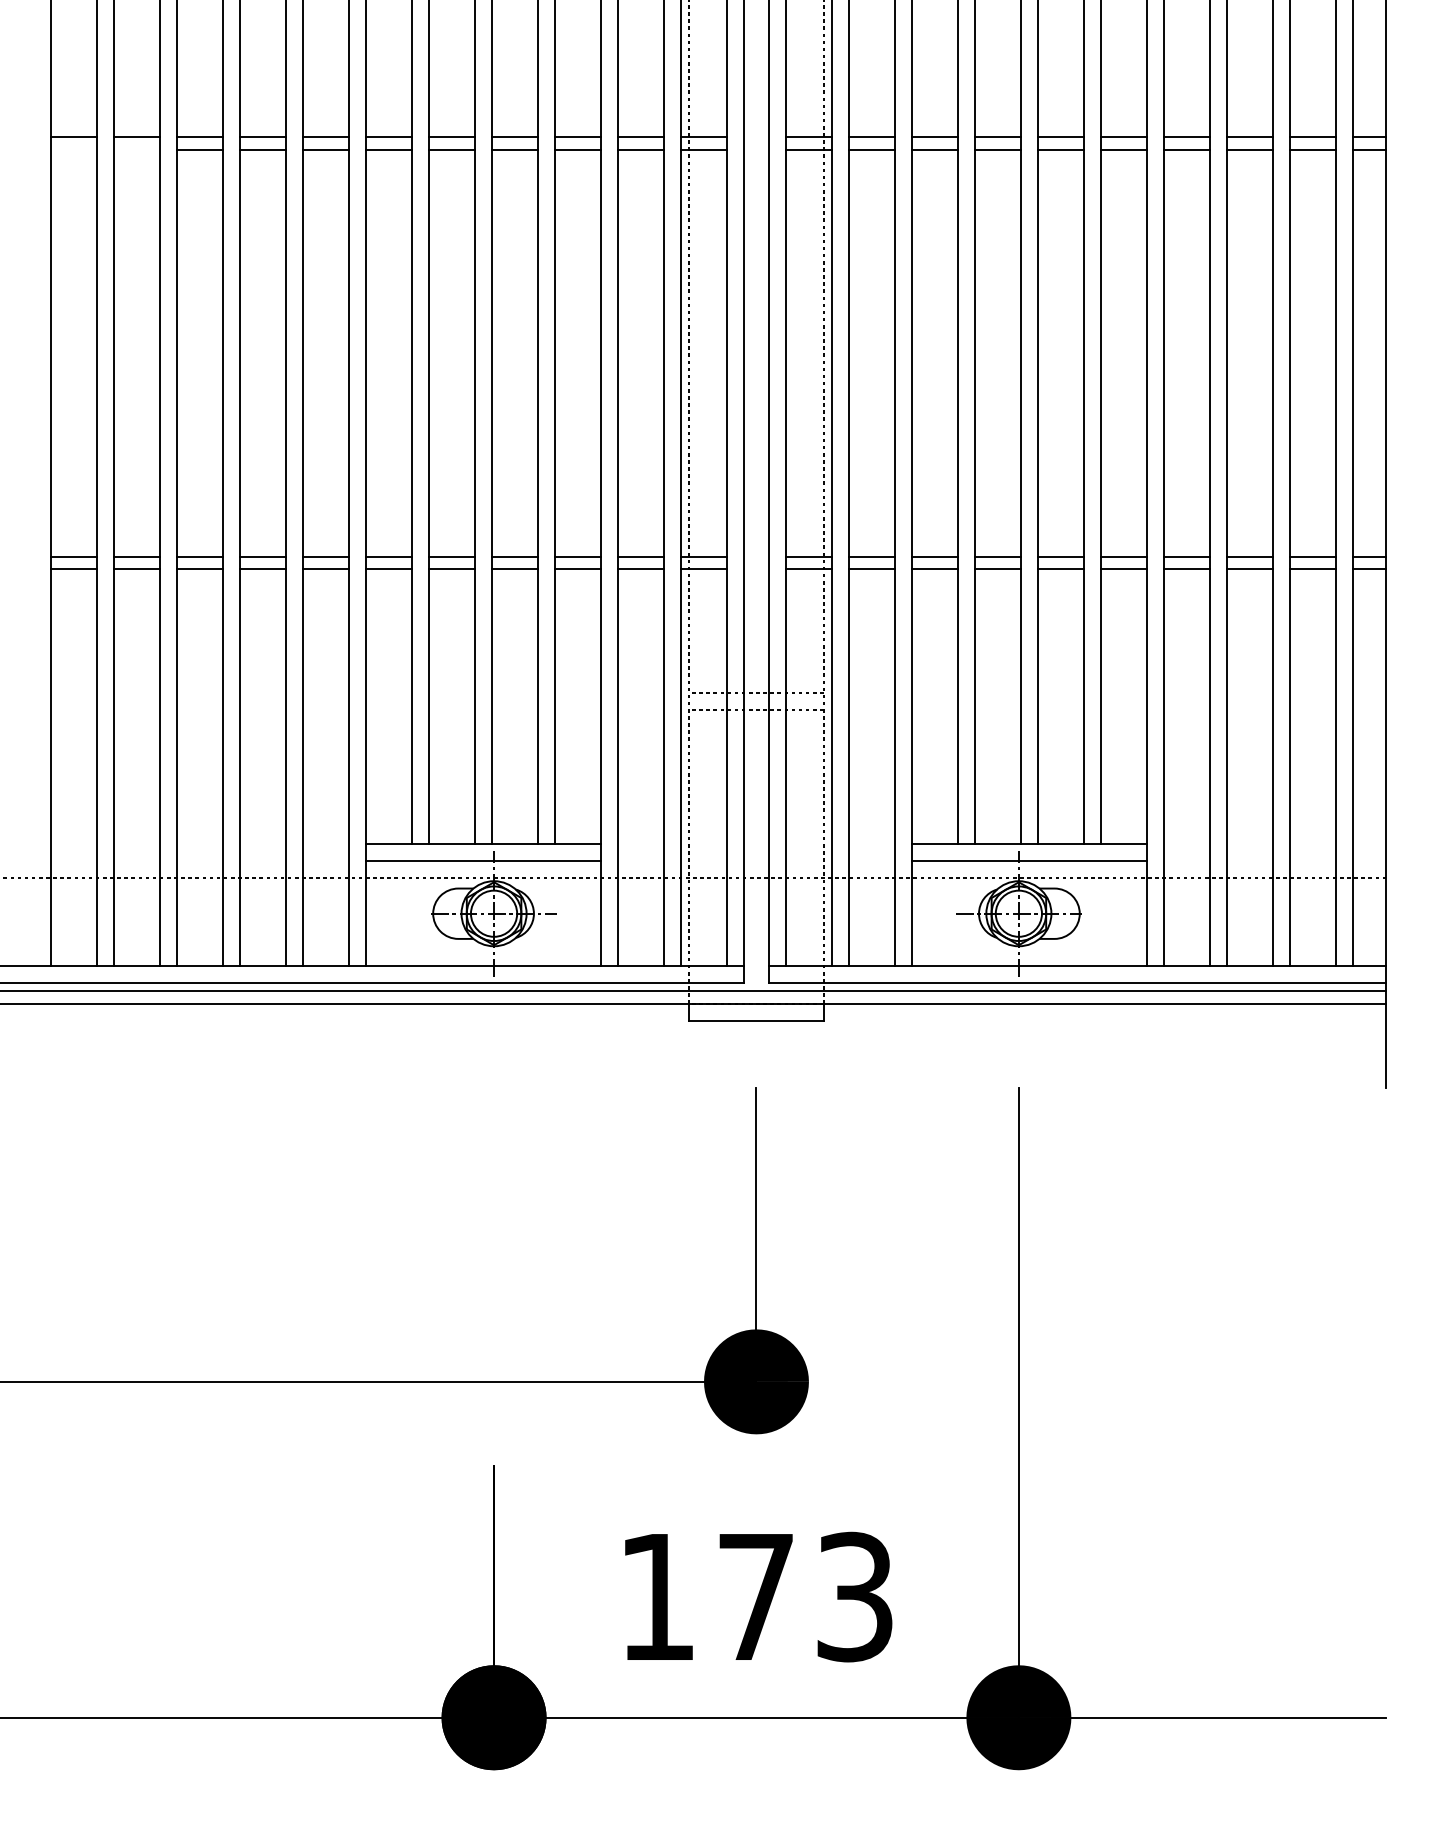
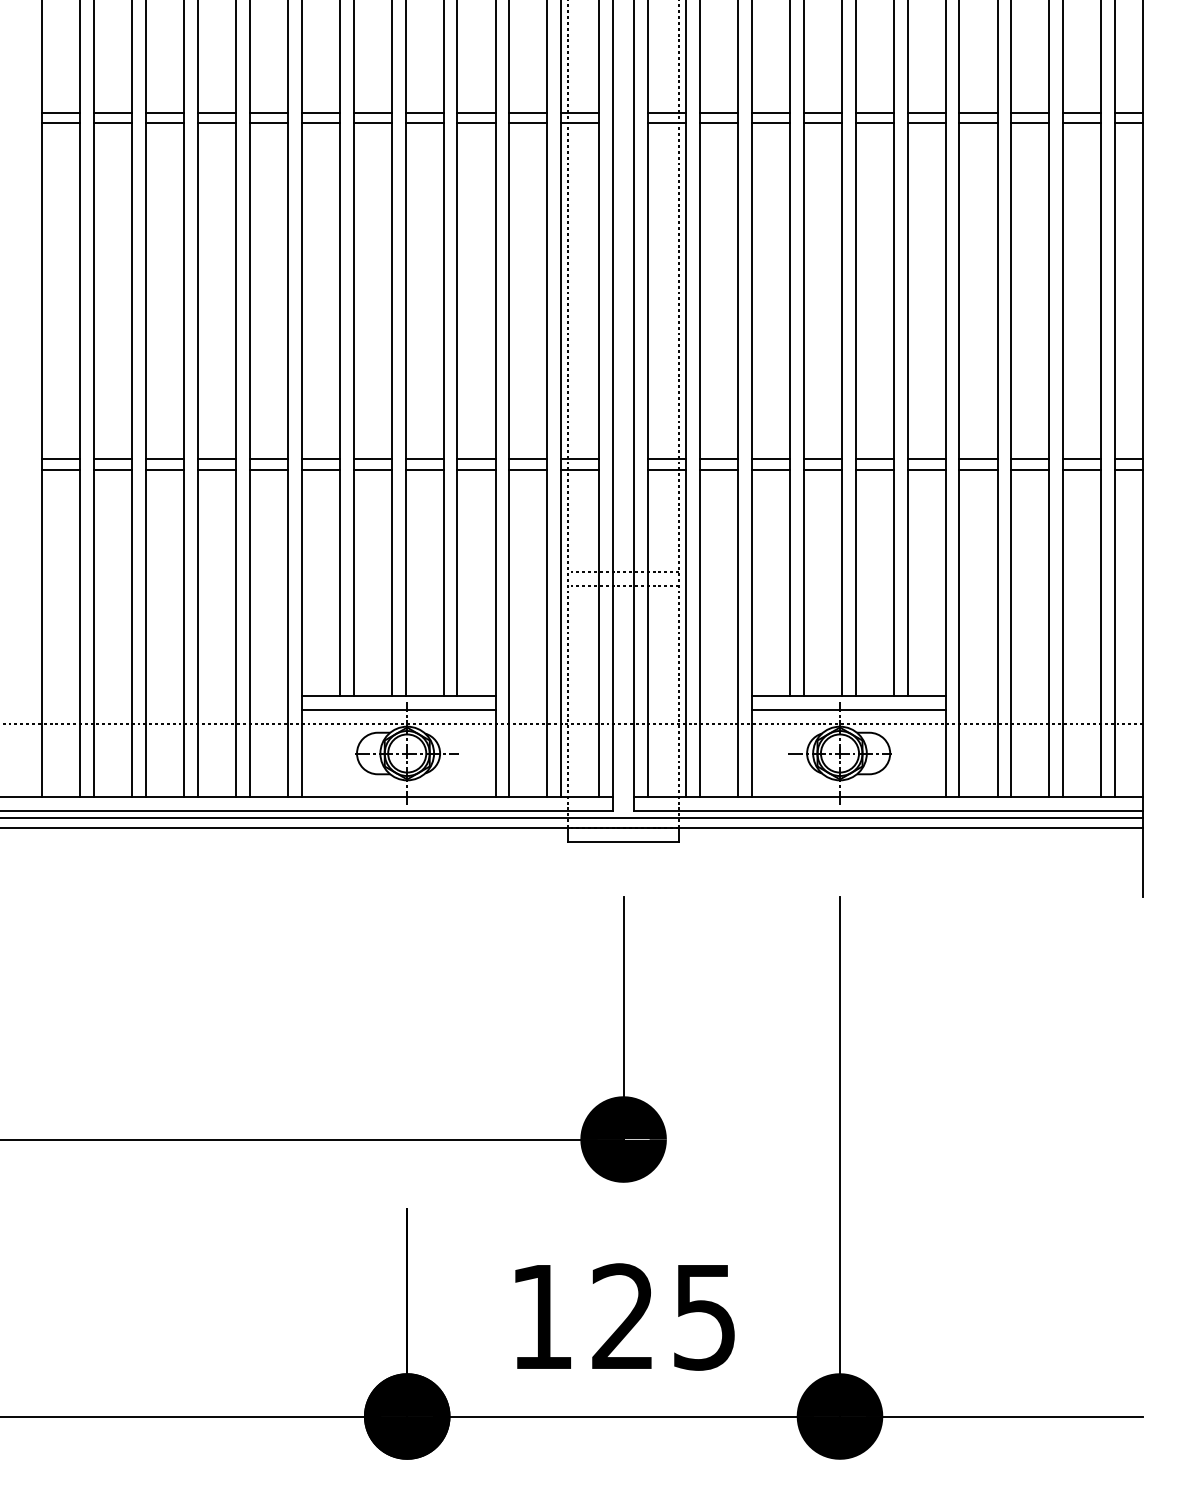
line: (74, 149) -> (61, 123), added
line: (137, 149) -> (113, 123), added
text: (805, 1596) -> (664, 1316), 173 -> 125

